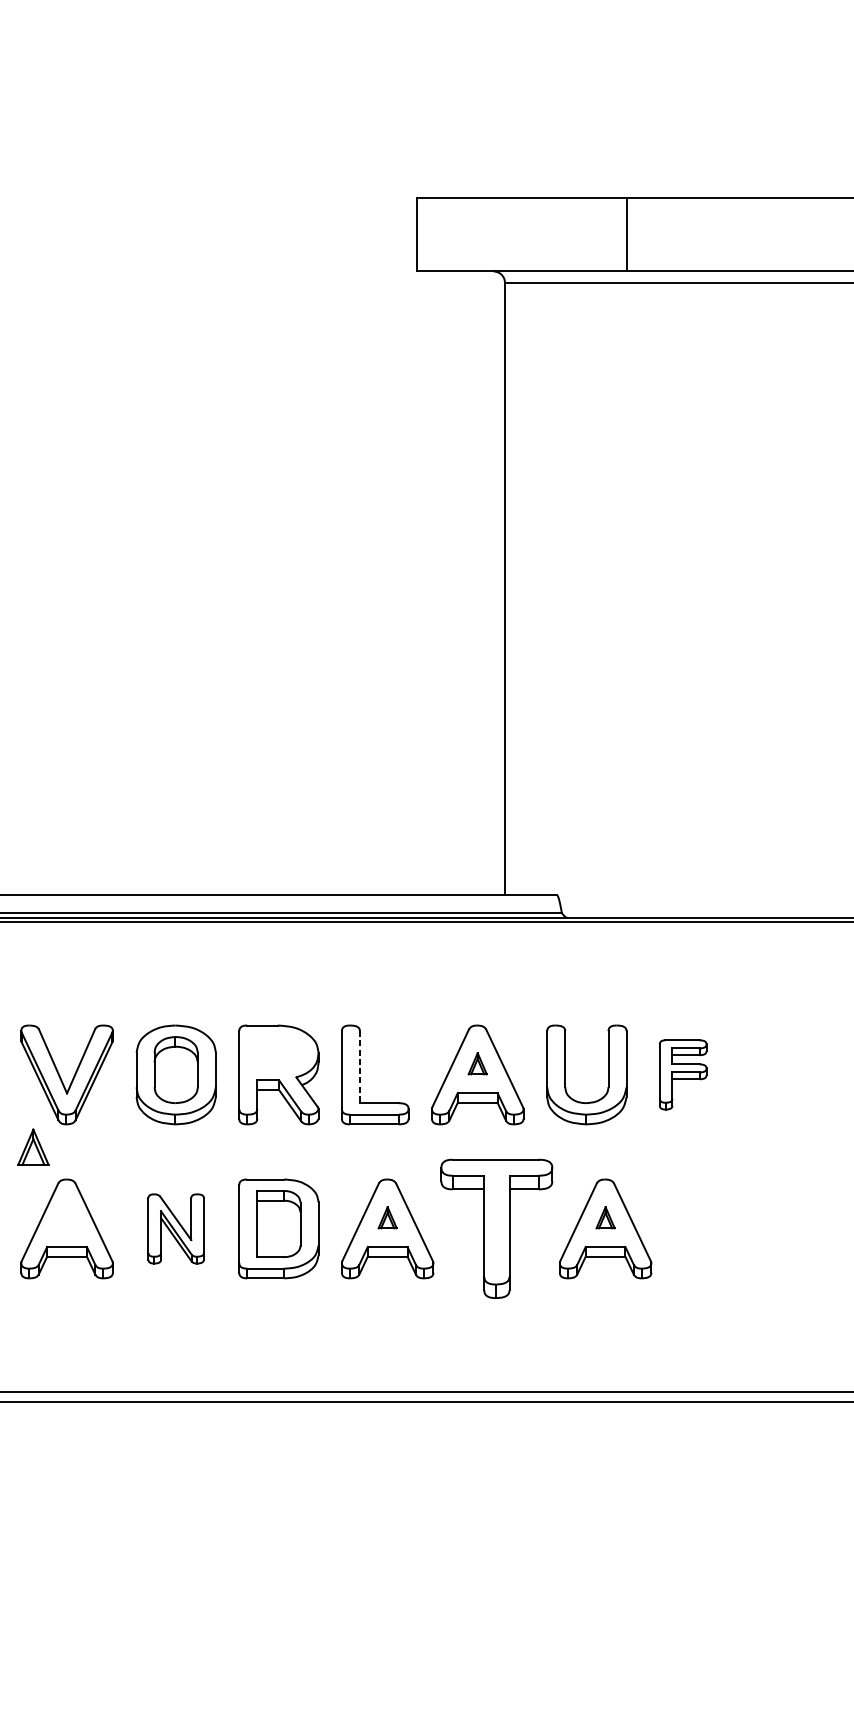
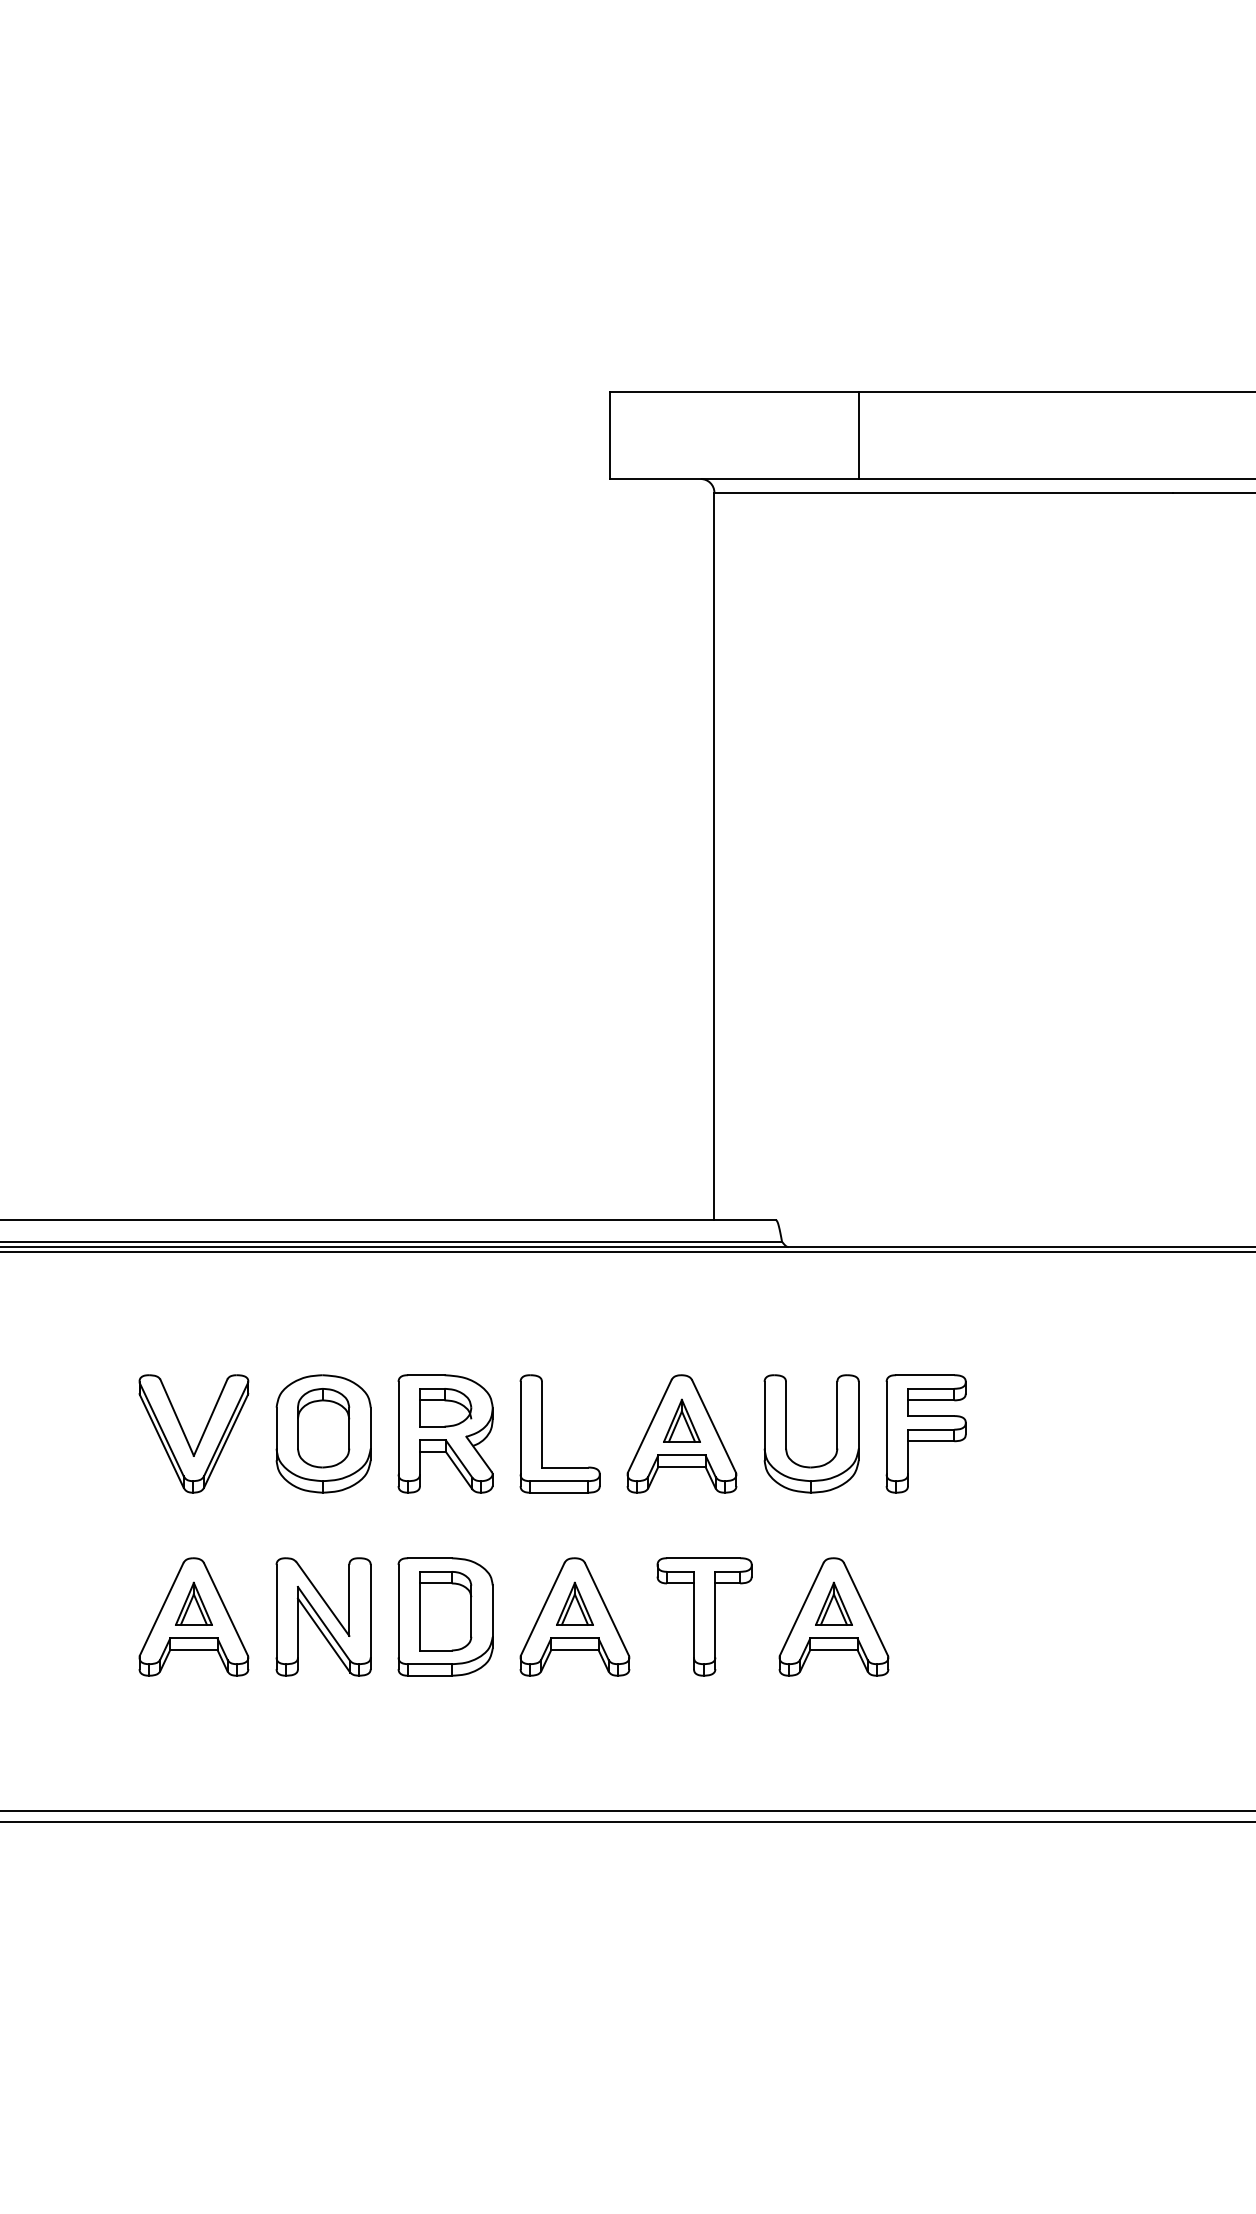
part: (278, 1052) -> (445, 1407), added
part: (477, 1063) -> (681, 1420), size x1.67
line: (359, 1066) -> (541, 1424), dashed -> solid
part: (682, 1074) -> (925, 1433), size x1.43
part: (33, 1146) -> (193, 1603), moved
part: (387, 1217) -> (574, 1603), size x1.67
part: (605, 1217) -> (833, 1603), size x1.67
part: (176, 1228) -> (323, 1616), size x1.43
part: (496, 1228) -> (704, 1616), size x0.71

